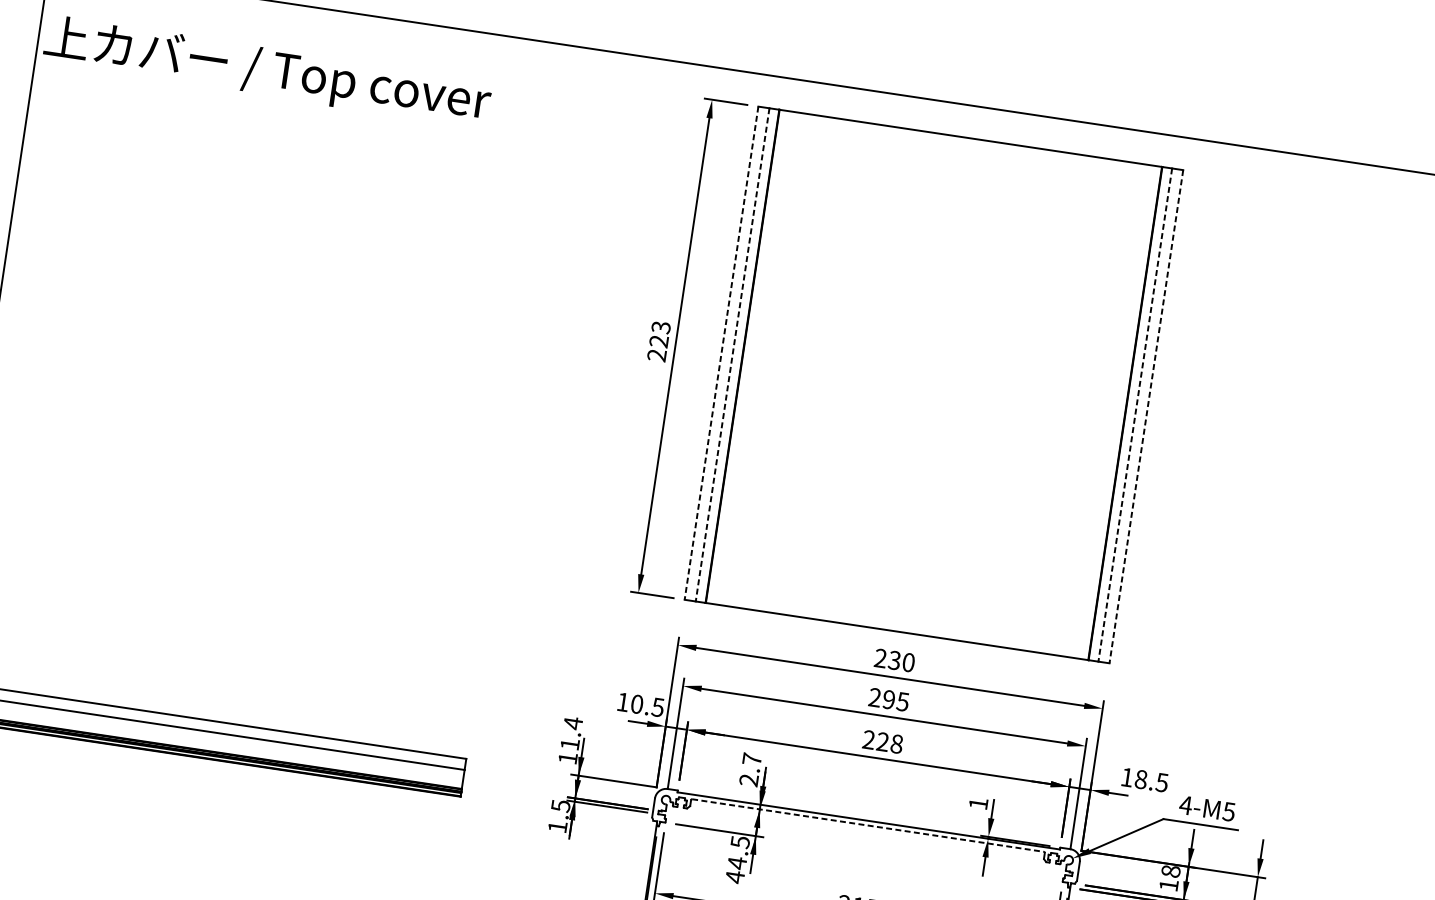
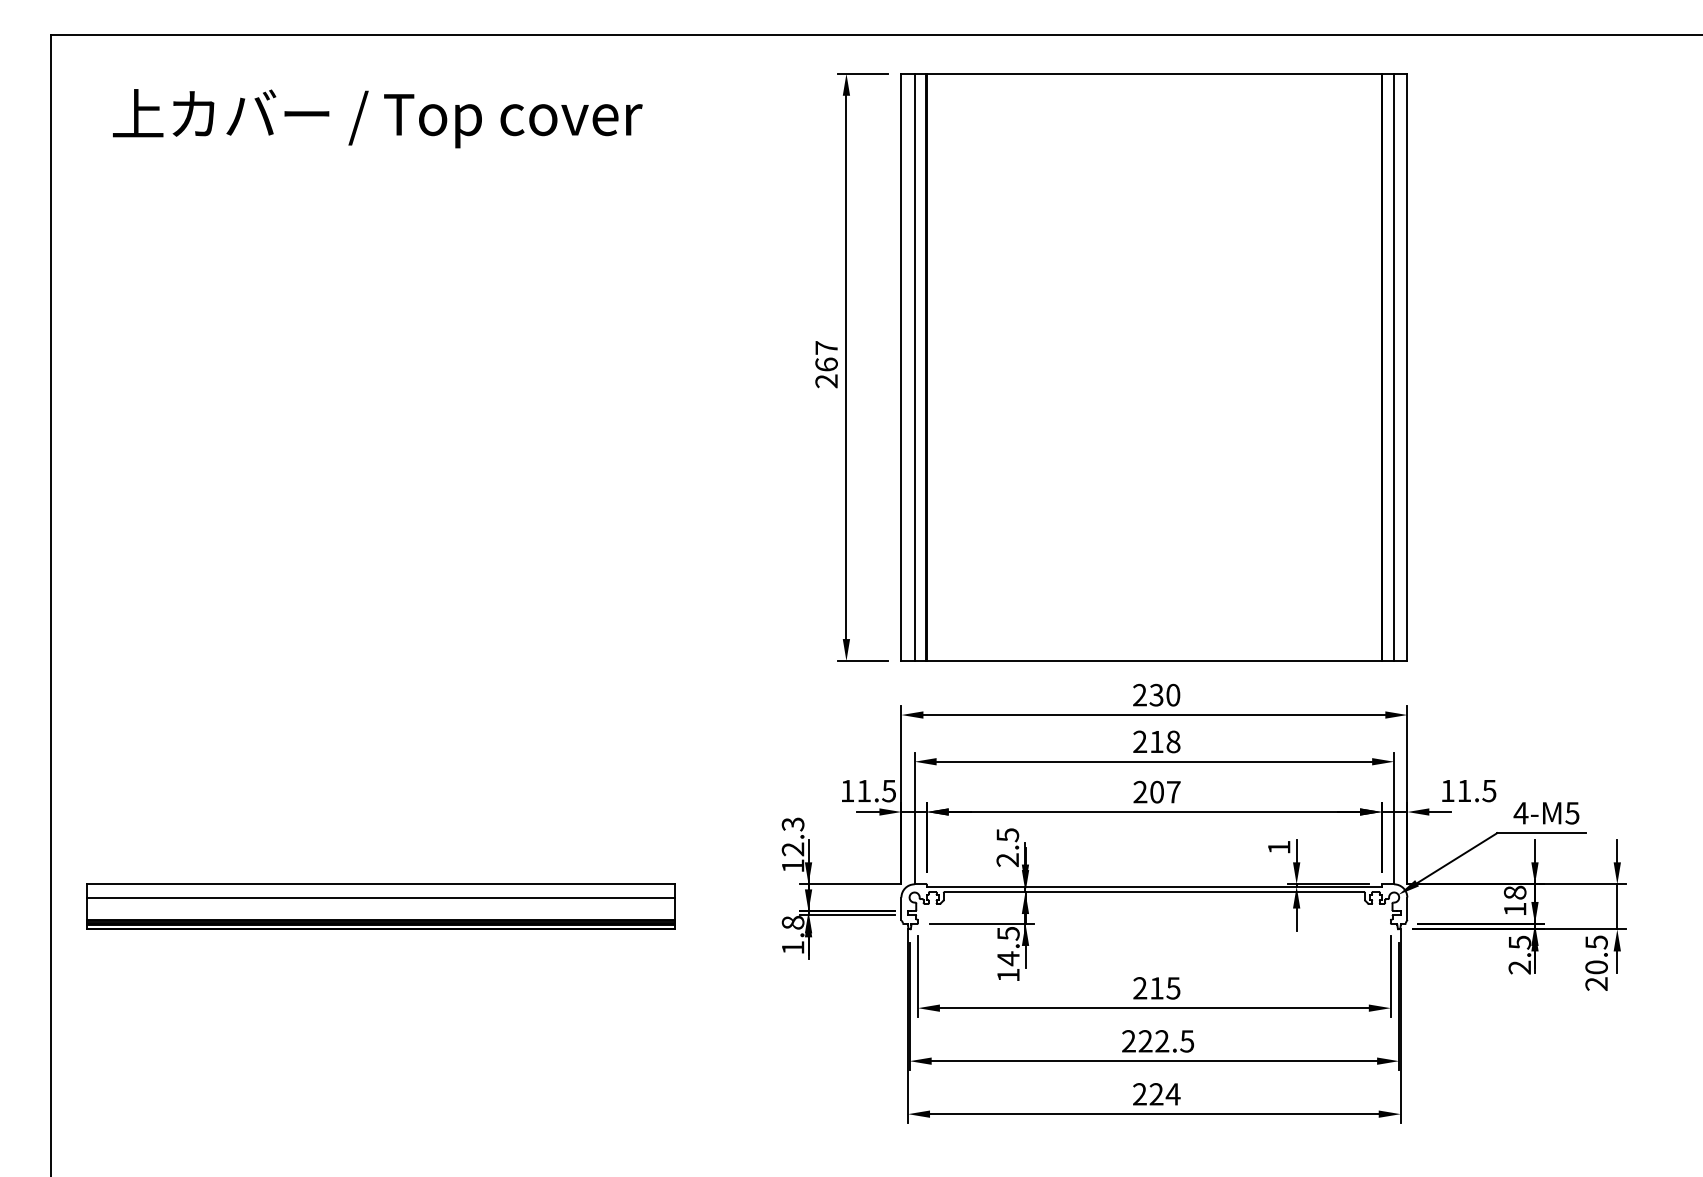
text: (267, 71) -> (377, 118), moved
text: (659, 334) -> (826, 356), 223 -> 267
line: (721, 353) -> (901, 367), dashed -> solid
line: (732, 354) -> (914, 367), dashed -> solid
line: (1135, 415) -> (1394, 367), dashed -> solid
line: (1146, 416) -> (1407, 367), dashed -> solid
text: (896, 700) -> (1165, 741), 295 -> 218
text: (637, 703) -> (864, 790), 10.5 -> 11.5
text: (571, 733) -> (792, 836), 11.4 -> 12.3
text: (890, 742) -> (1165, 791), 228 -> 207
text: (751, 759) -> (1007, 835), 2.7 -> 2.5
text: (1141, 779) -> (1464, 790), 18.5 -> 11.5
text: (560, 805) -> (792, 922), 1.5 -> 1.8
line: (868, 825) -> (1154, 892), dashed -> solid
text: (735, 877) -> (1008, 975), 44.5 -> 14.5

